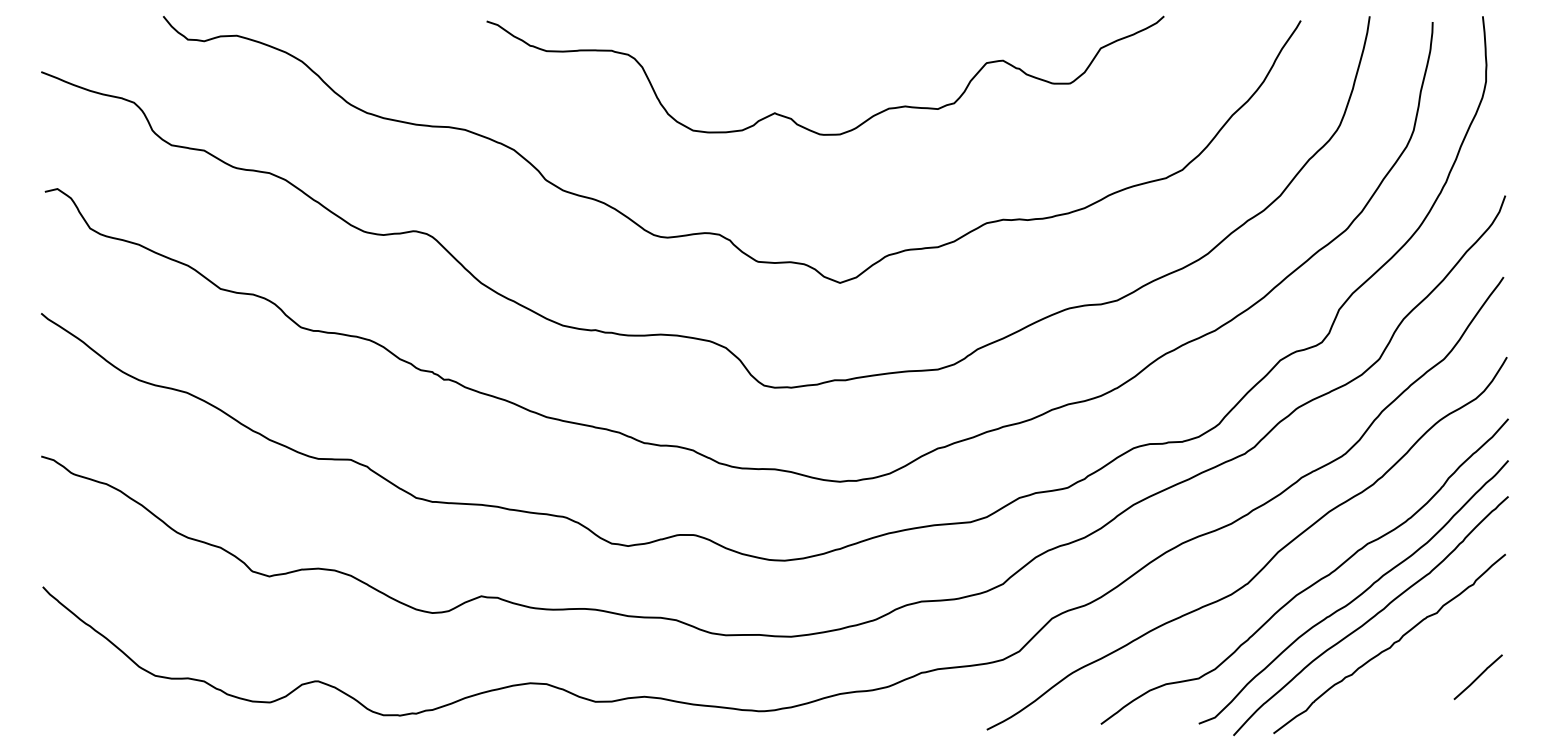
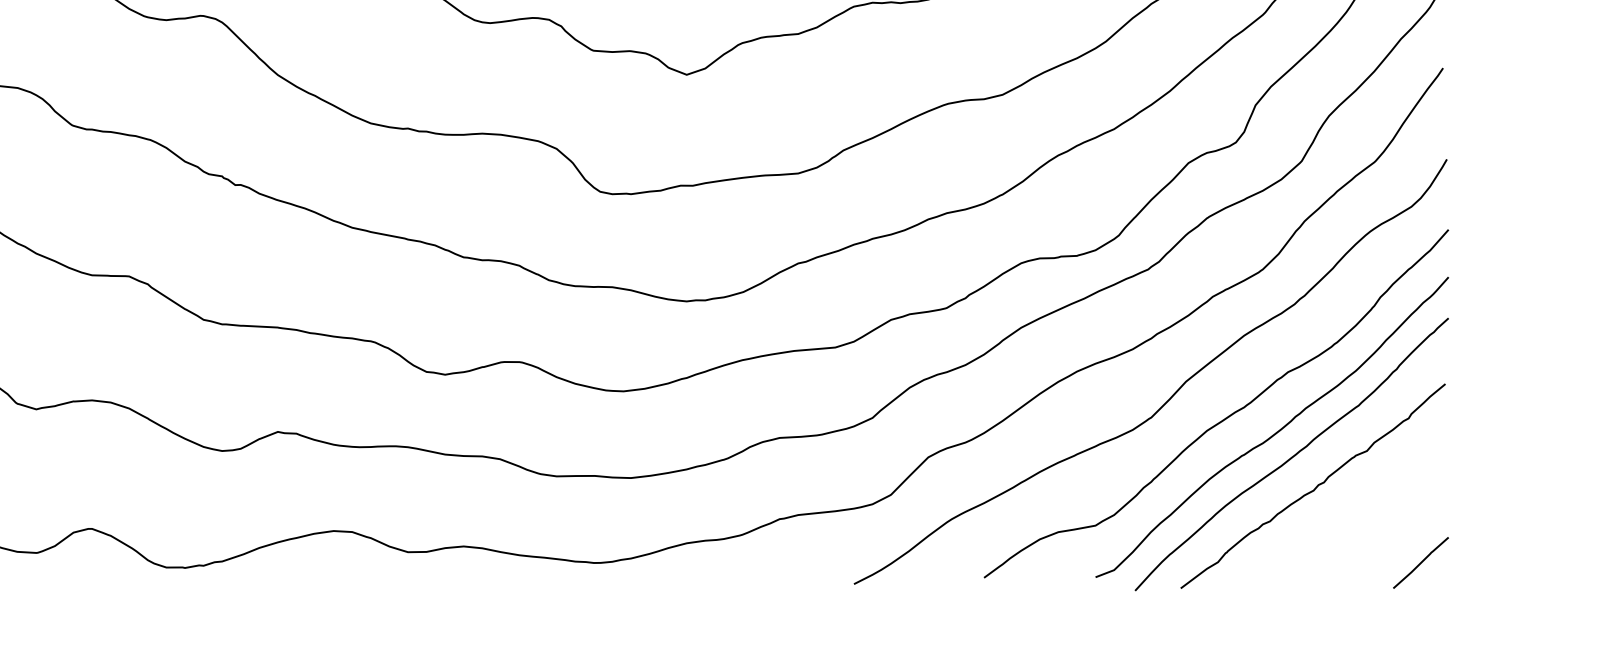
line: (1477, 676) -> (1420, 562), moved

